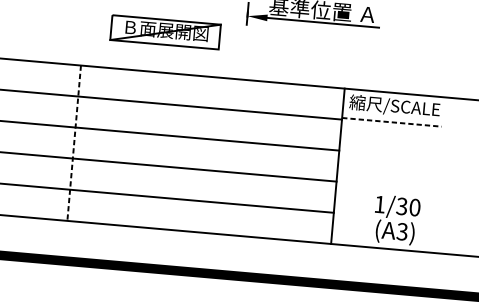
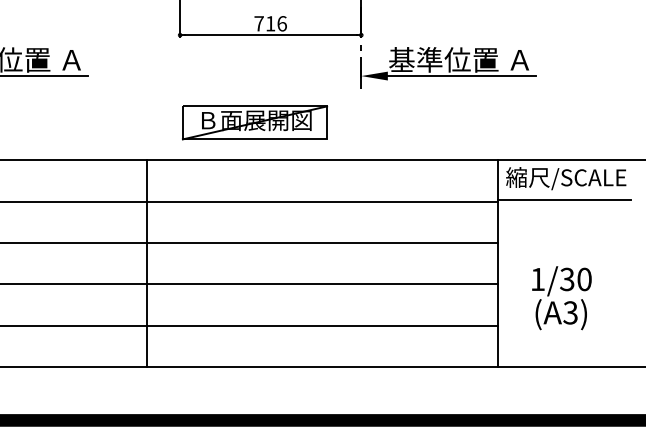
part: (165, 32) -> (255, 122), moved
line: (392, 122) -> (564, 199), dashed -> solid
line: (74, 143) -> (147, 264), dashed -> solid
text: (396, 220) -> (561, 298), moved

